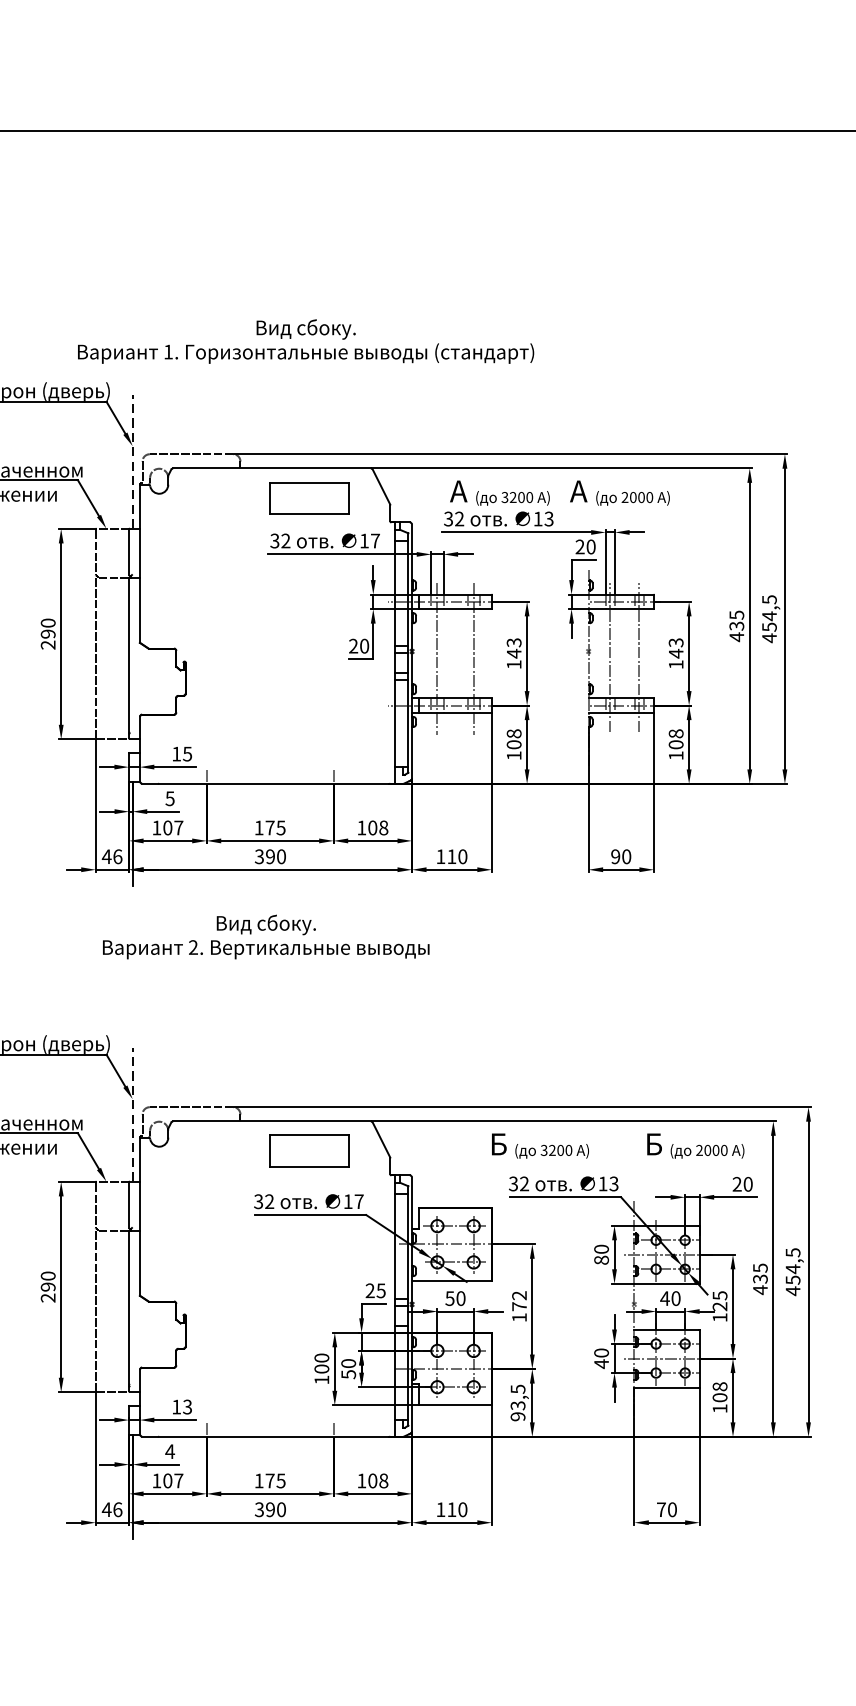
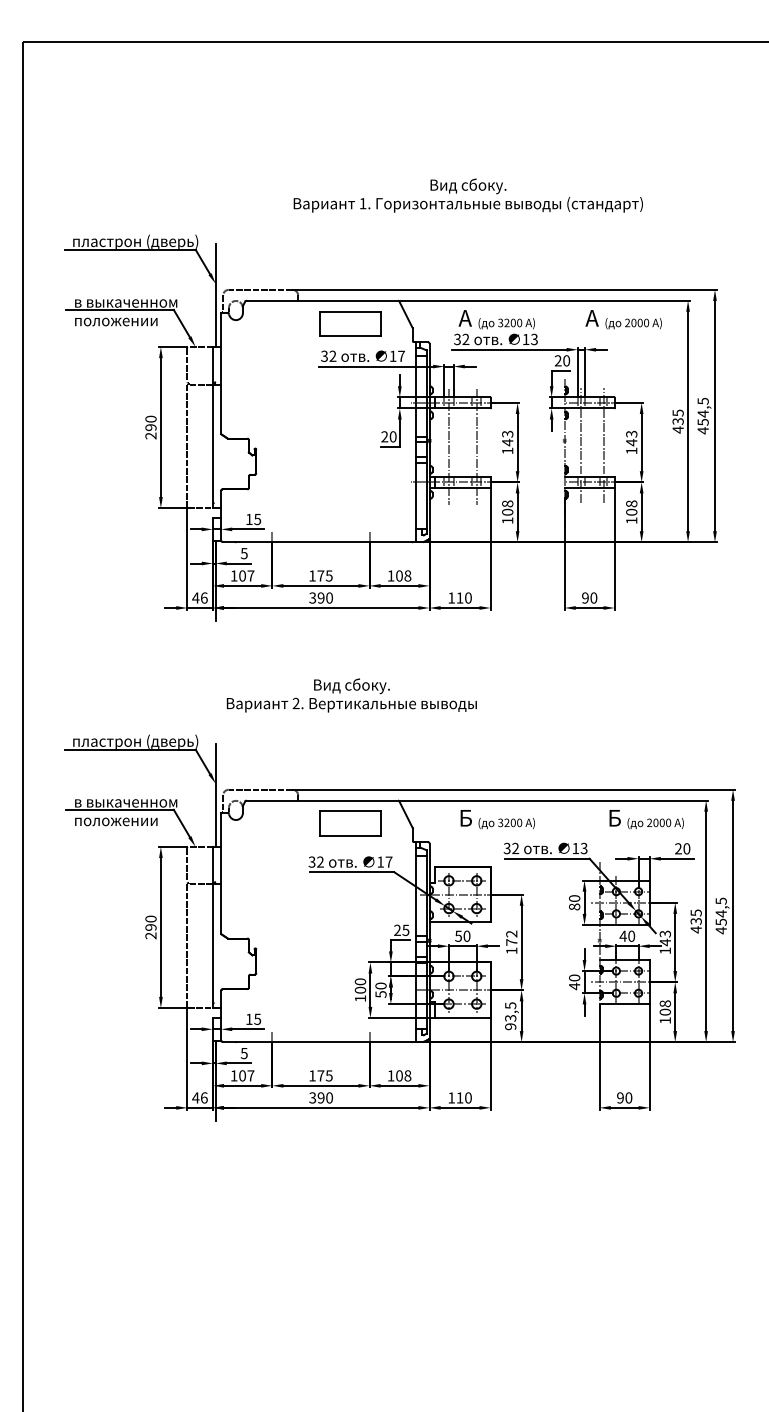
text: (304, 341) -> (467, 195), moved
line: (132, 460) -> (215, 294), dashed -> solid
text: (619, 492) -> (623, 319), moved
text: (265, 937) -> (351, 695), moved
line: (132, 1113) -> (215, 794), dashed -> solid
text: (540, 1146) -> (497, 819), moved
text: (718, 1301) -> (664, 938), 125 -> 143
text: (187, 1405) -> (257, 1018), 13 -> 15
text: (170, 1451) -> (244, 1053), 4 -> 5
text: (661, 1509) -> (620, 1097), 70 -> 90

